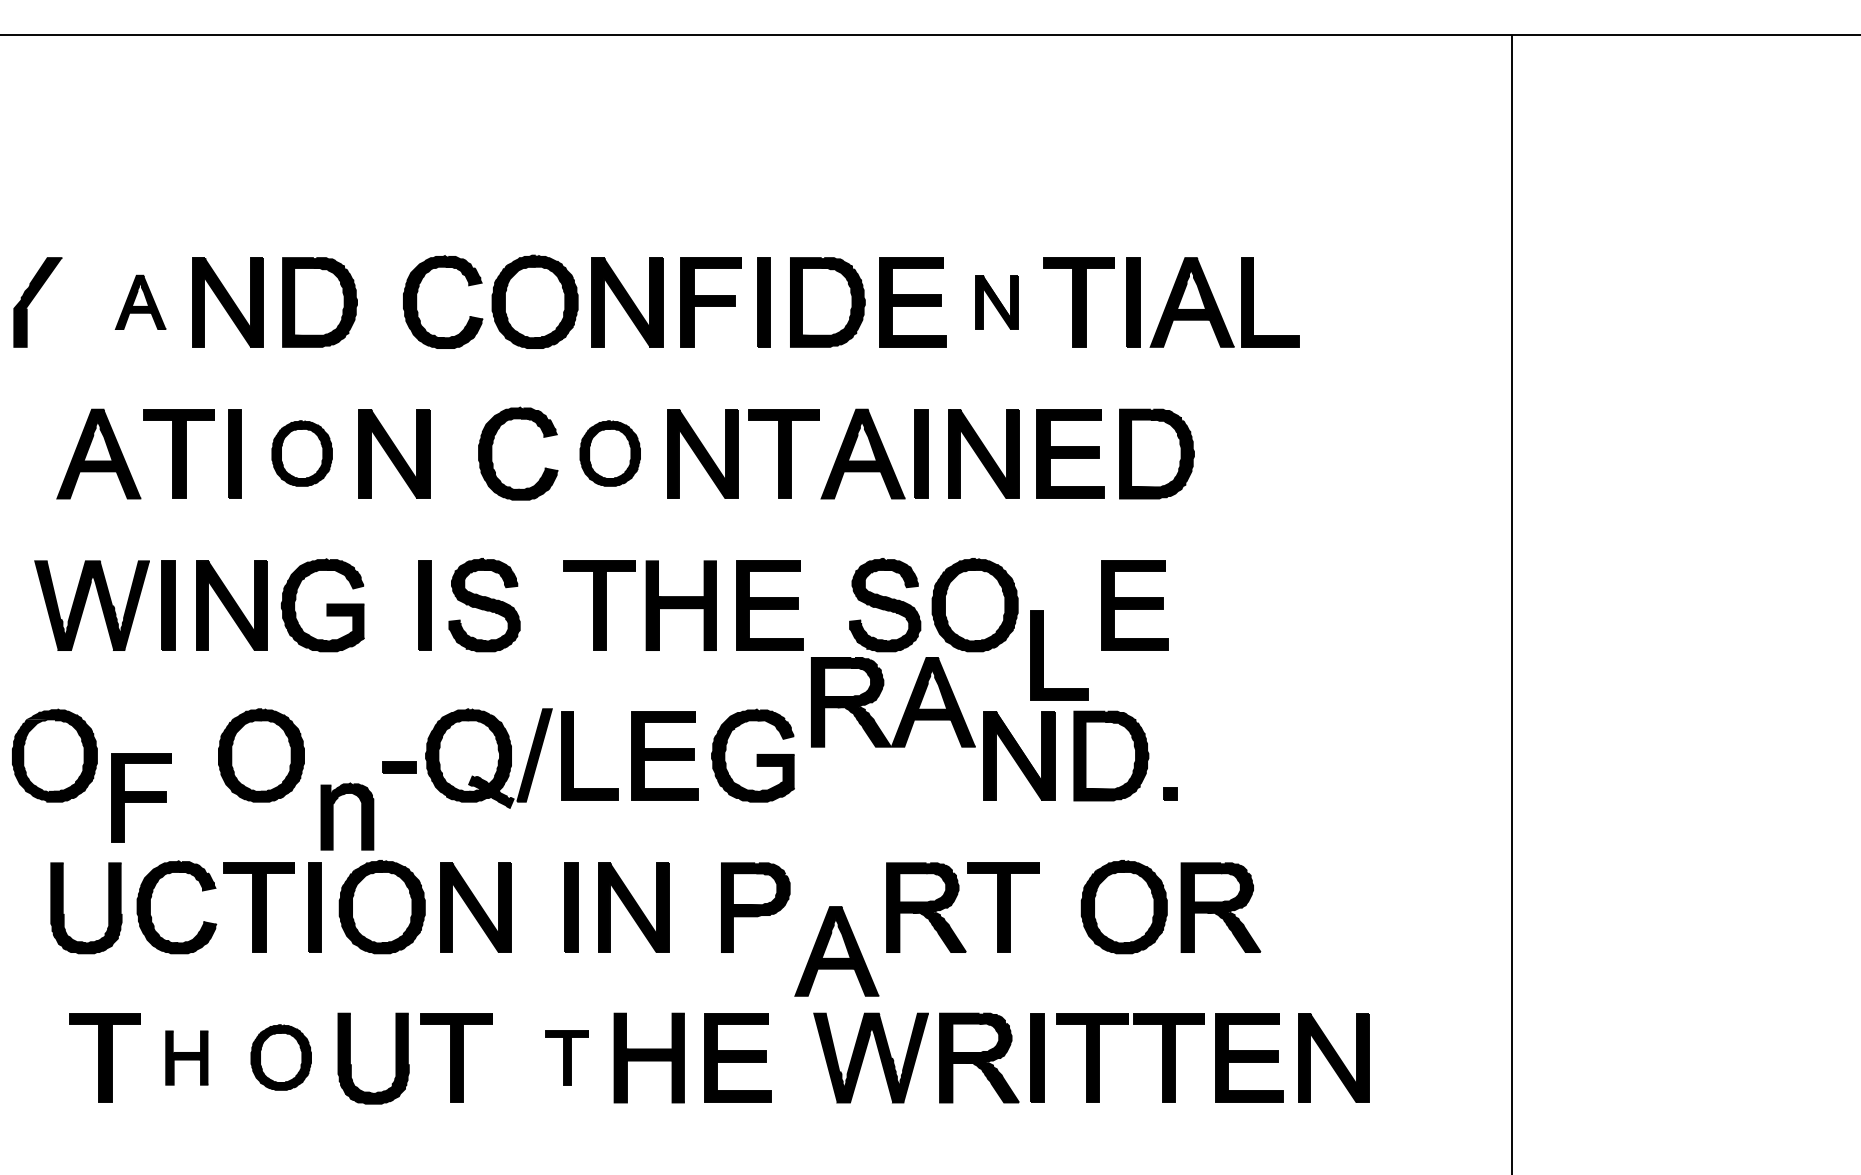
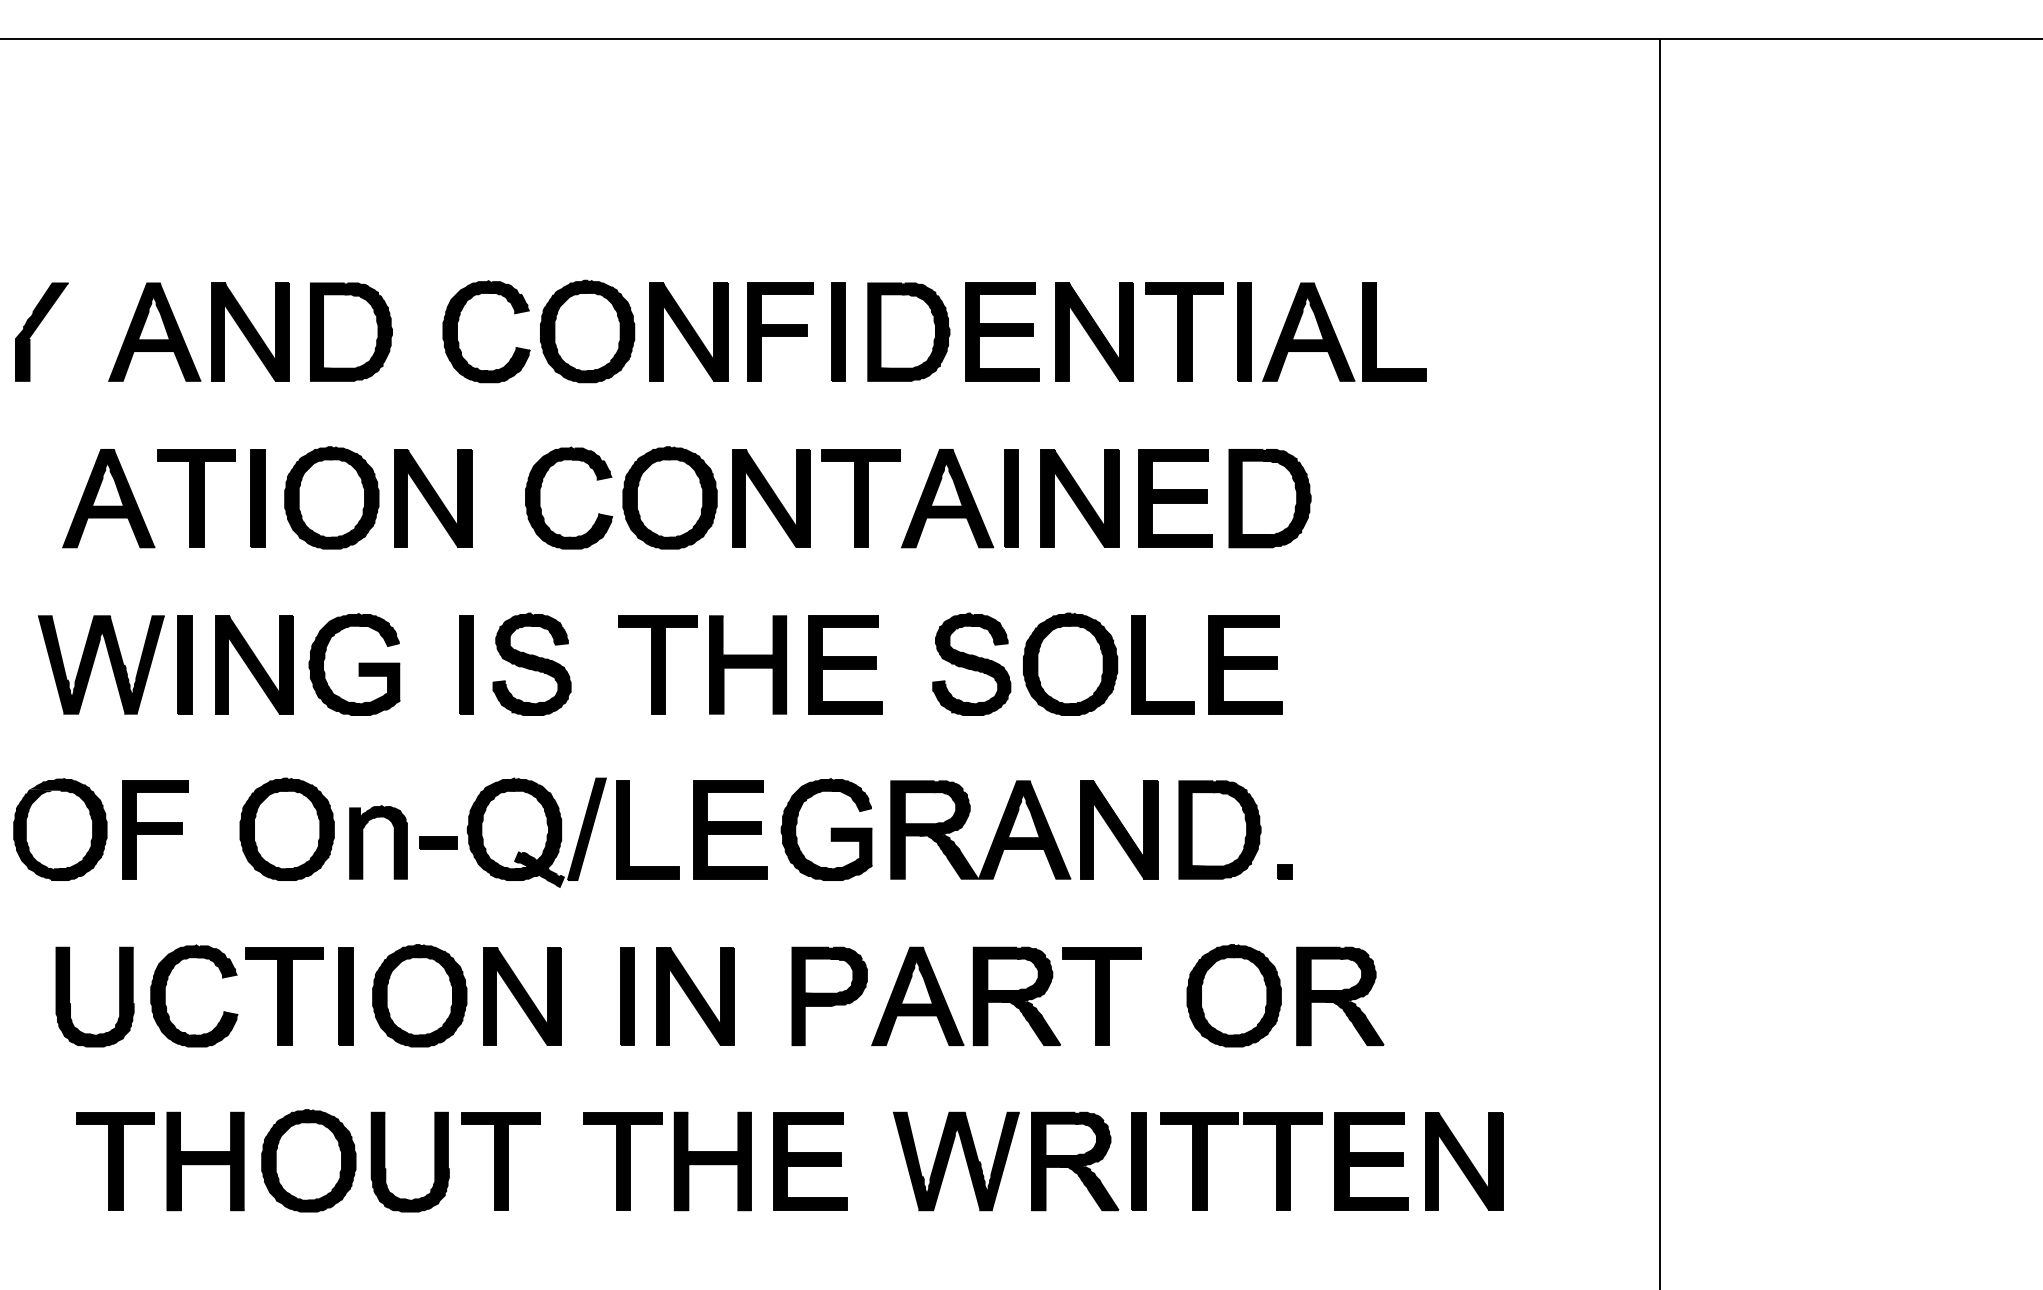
part: (140, 301) -> (154, 331), size x1.67
part: (997, 301) -> (1094, 331), size x1.67
part: (301, 453) -> (331, 497), size x1.43
part: (609, 453) -> (669, 497), size x1.43
part: (1043, 655) -> (1145, 664), moved
part: (906, 705) -> (995, 833), moved
part: (141, 797) -> (155, 829), moved
part: (333, 816) -> (363, 842), moved
part: (836, 950) -> (917, 995), moved
part: (280, 1057) -> (308, 1160), size x1.43
part: (187, 1058) -> (205, 1161), size x1.67
part: (566, 1058) -> (622, 1161), size x1.67

